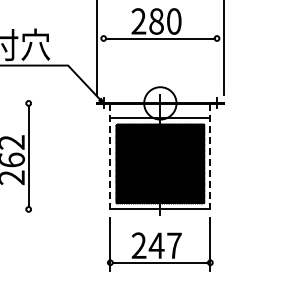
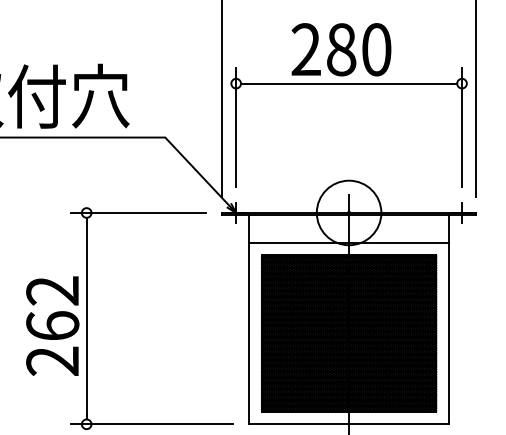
line: (103, 60) -> (235, 127), added
line: (217, 60) -> (462, 127), added
line: (54, 103) -> (138, 213), added
line: (110, 157) -> (249, 320), dashed -> solid
line: (210, 157) -> (449, 320), dashed -> solid
line: (61, 209) -> (152, 424), added

